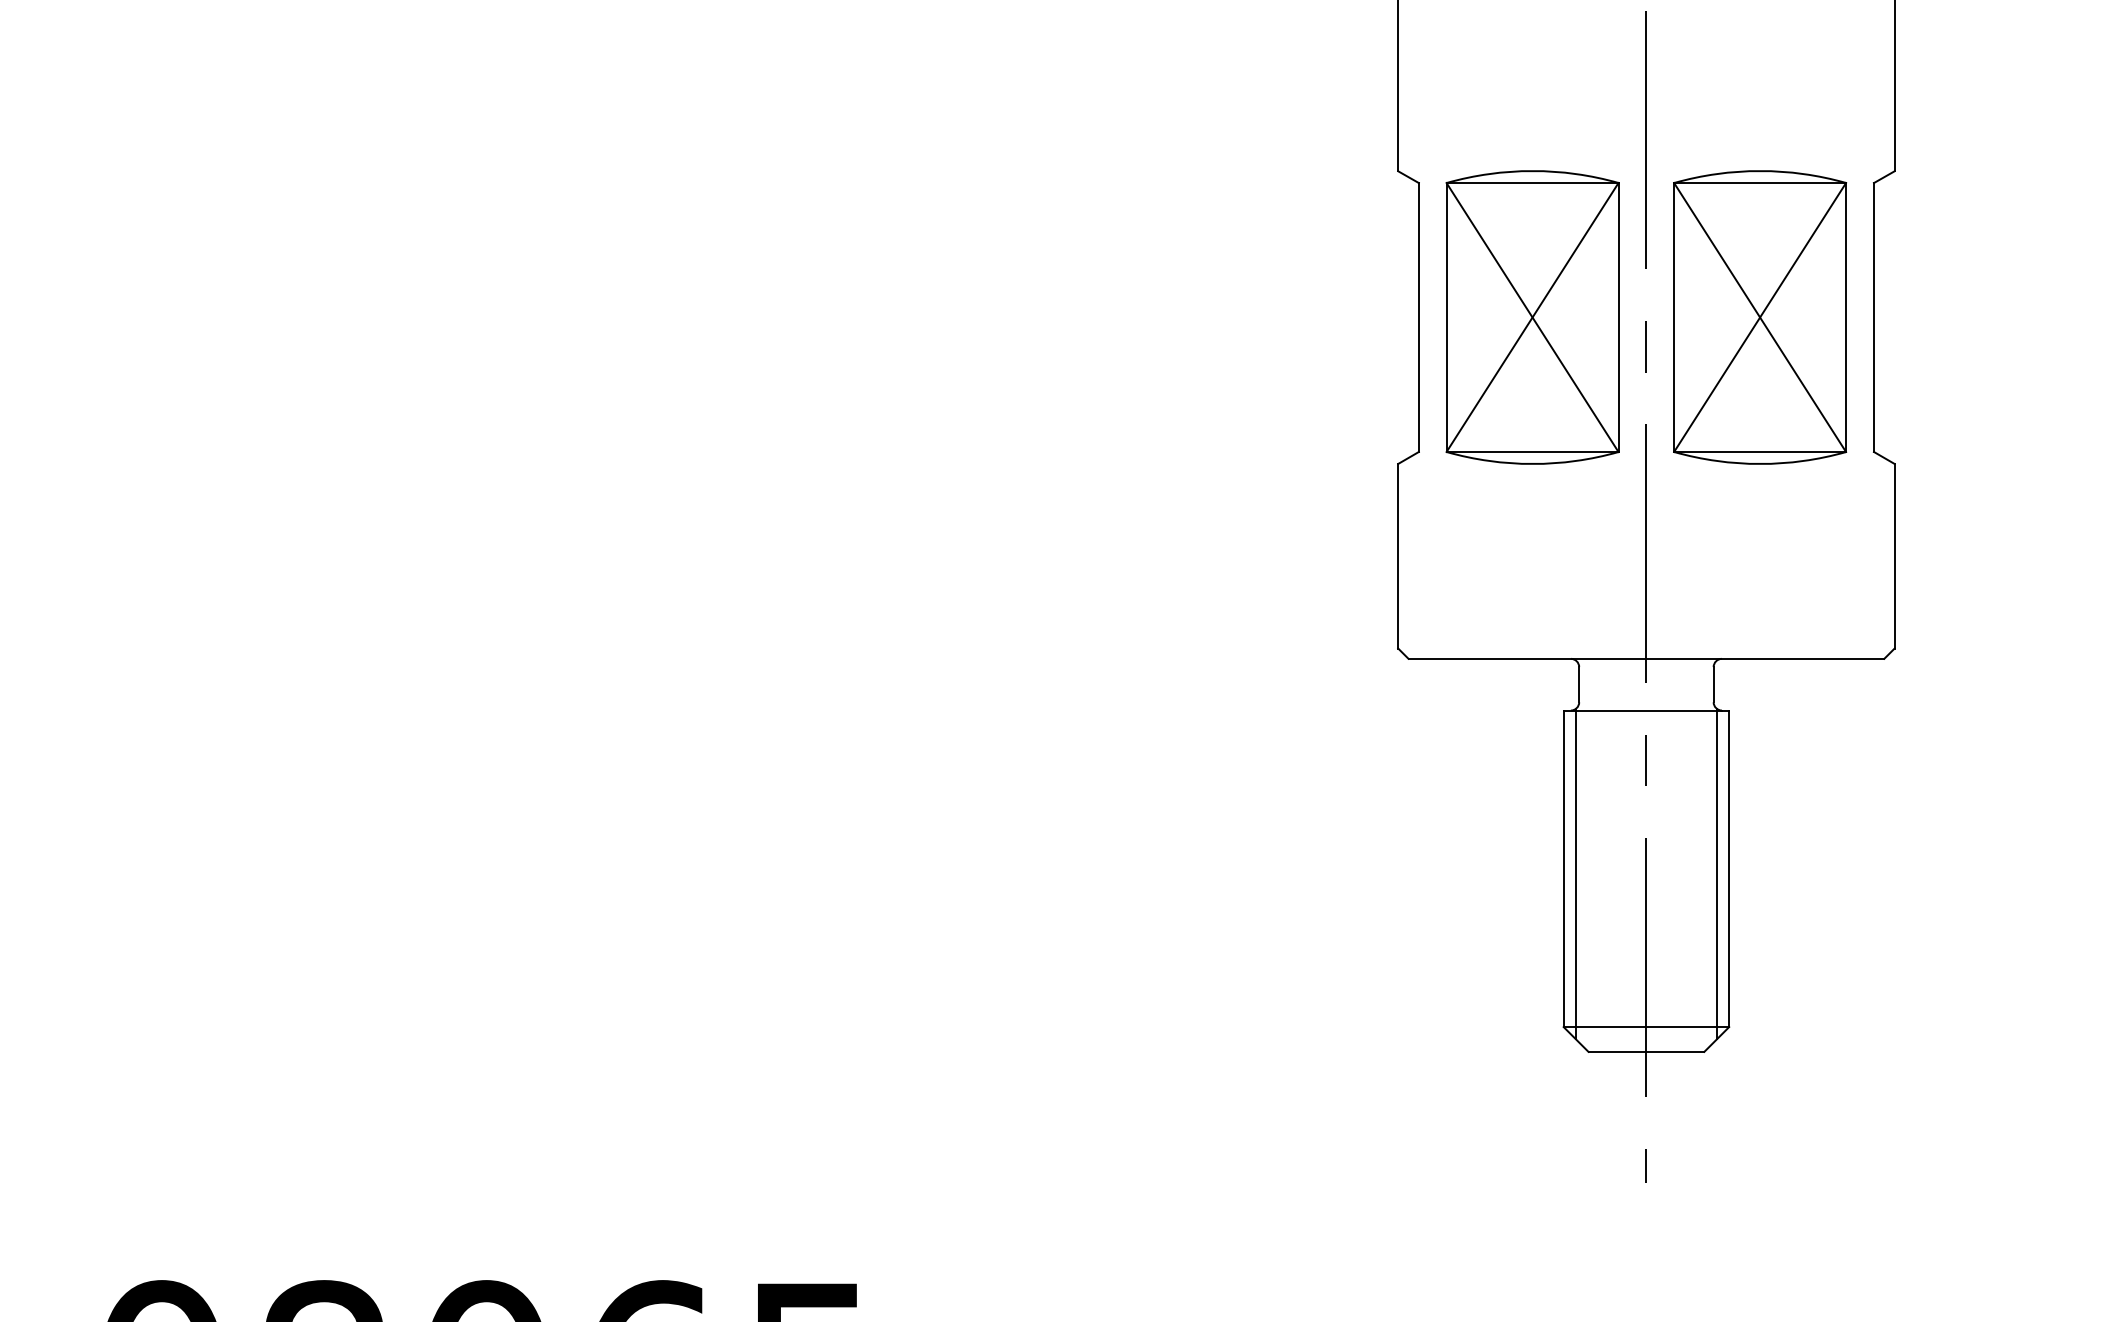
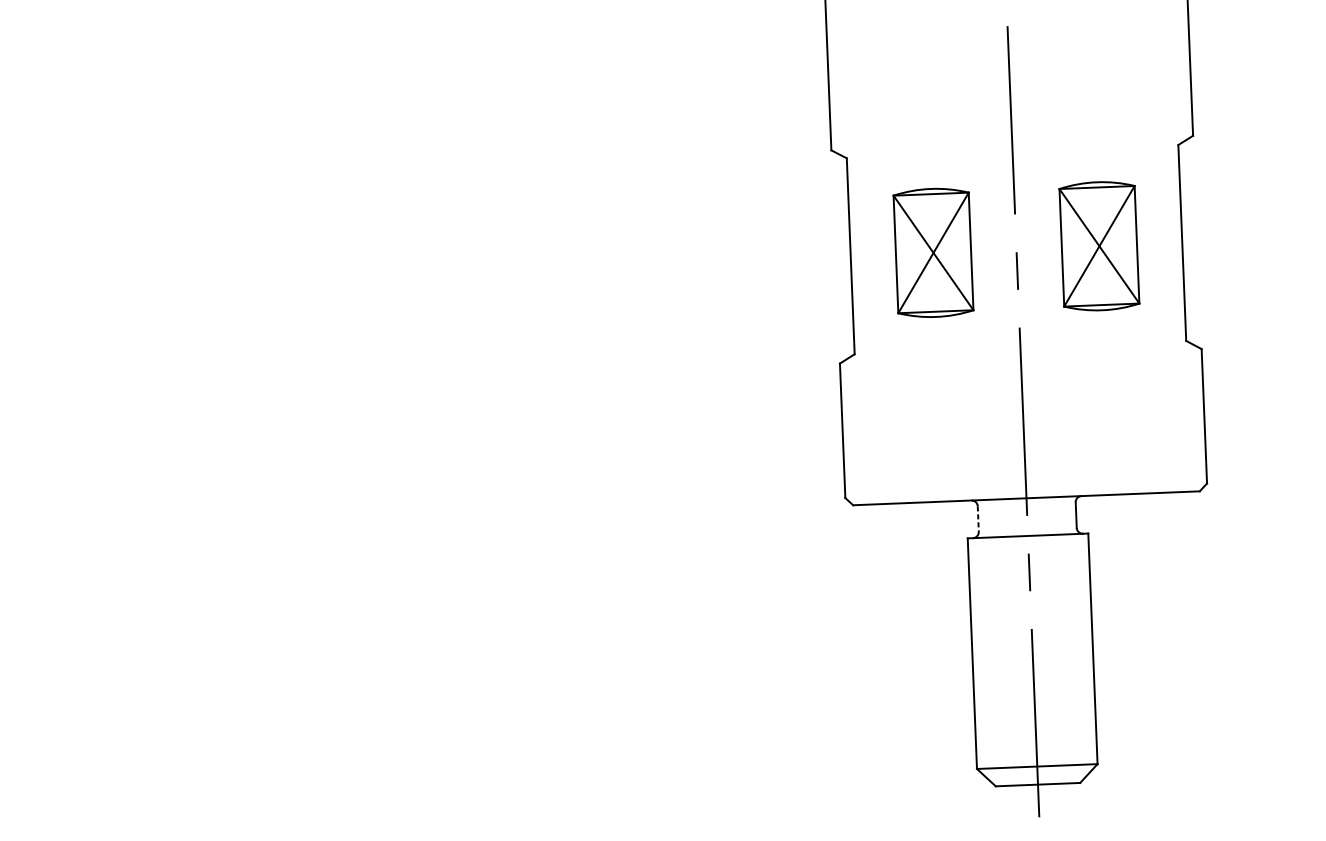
part: (1532, 317) -> (933, 252), size x0.6
part: (1760, 317) -> (1099, 246), size x0.6
line: (1579, 684) -> (978, 518), solid -> dashed
line: (1576, 873) -> (981, 656), removed
line: (1716, 873) -> (1083, 652), removed

